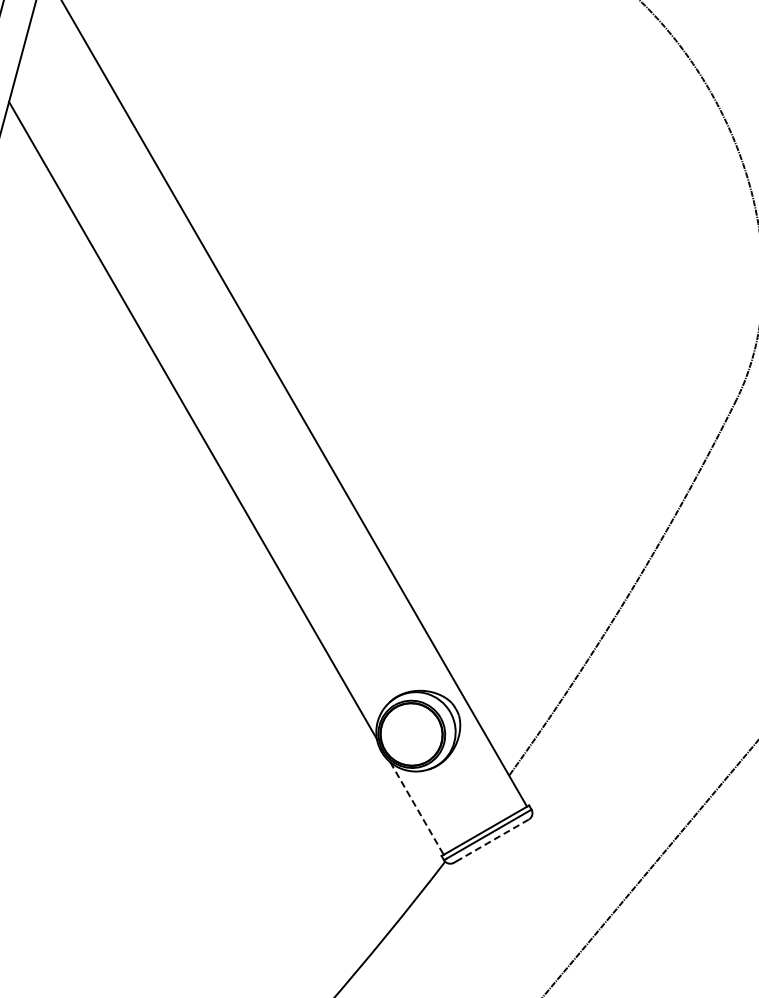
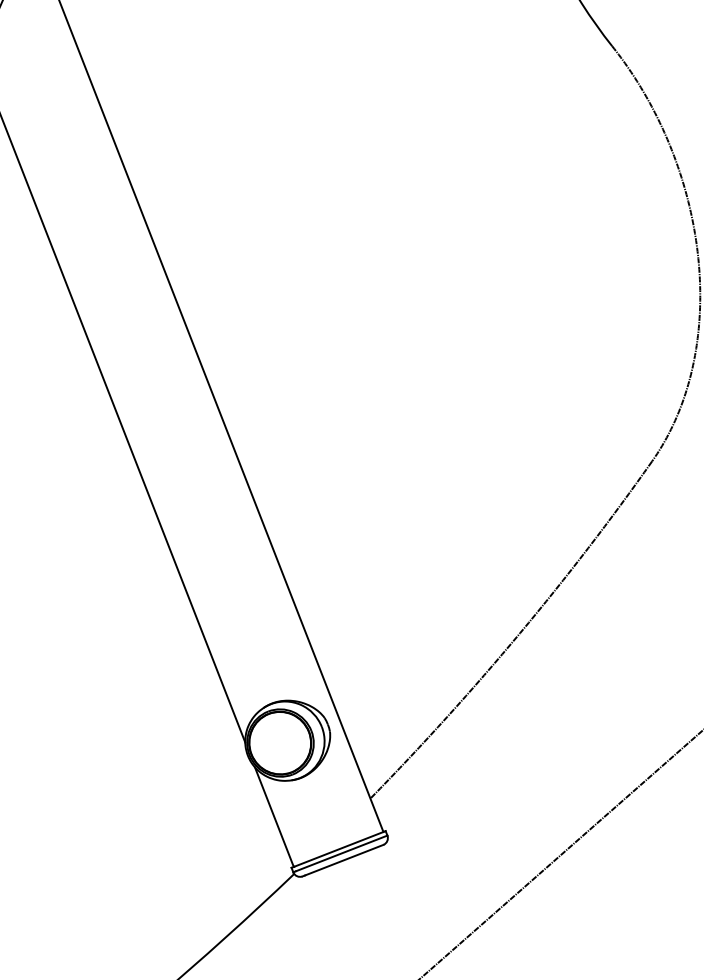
line: (417, 808) -> (274, 817), dashed -> solid
line: (492, 840) -> (344, 860), dashed -> solid

